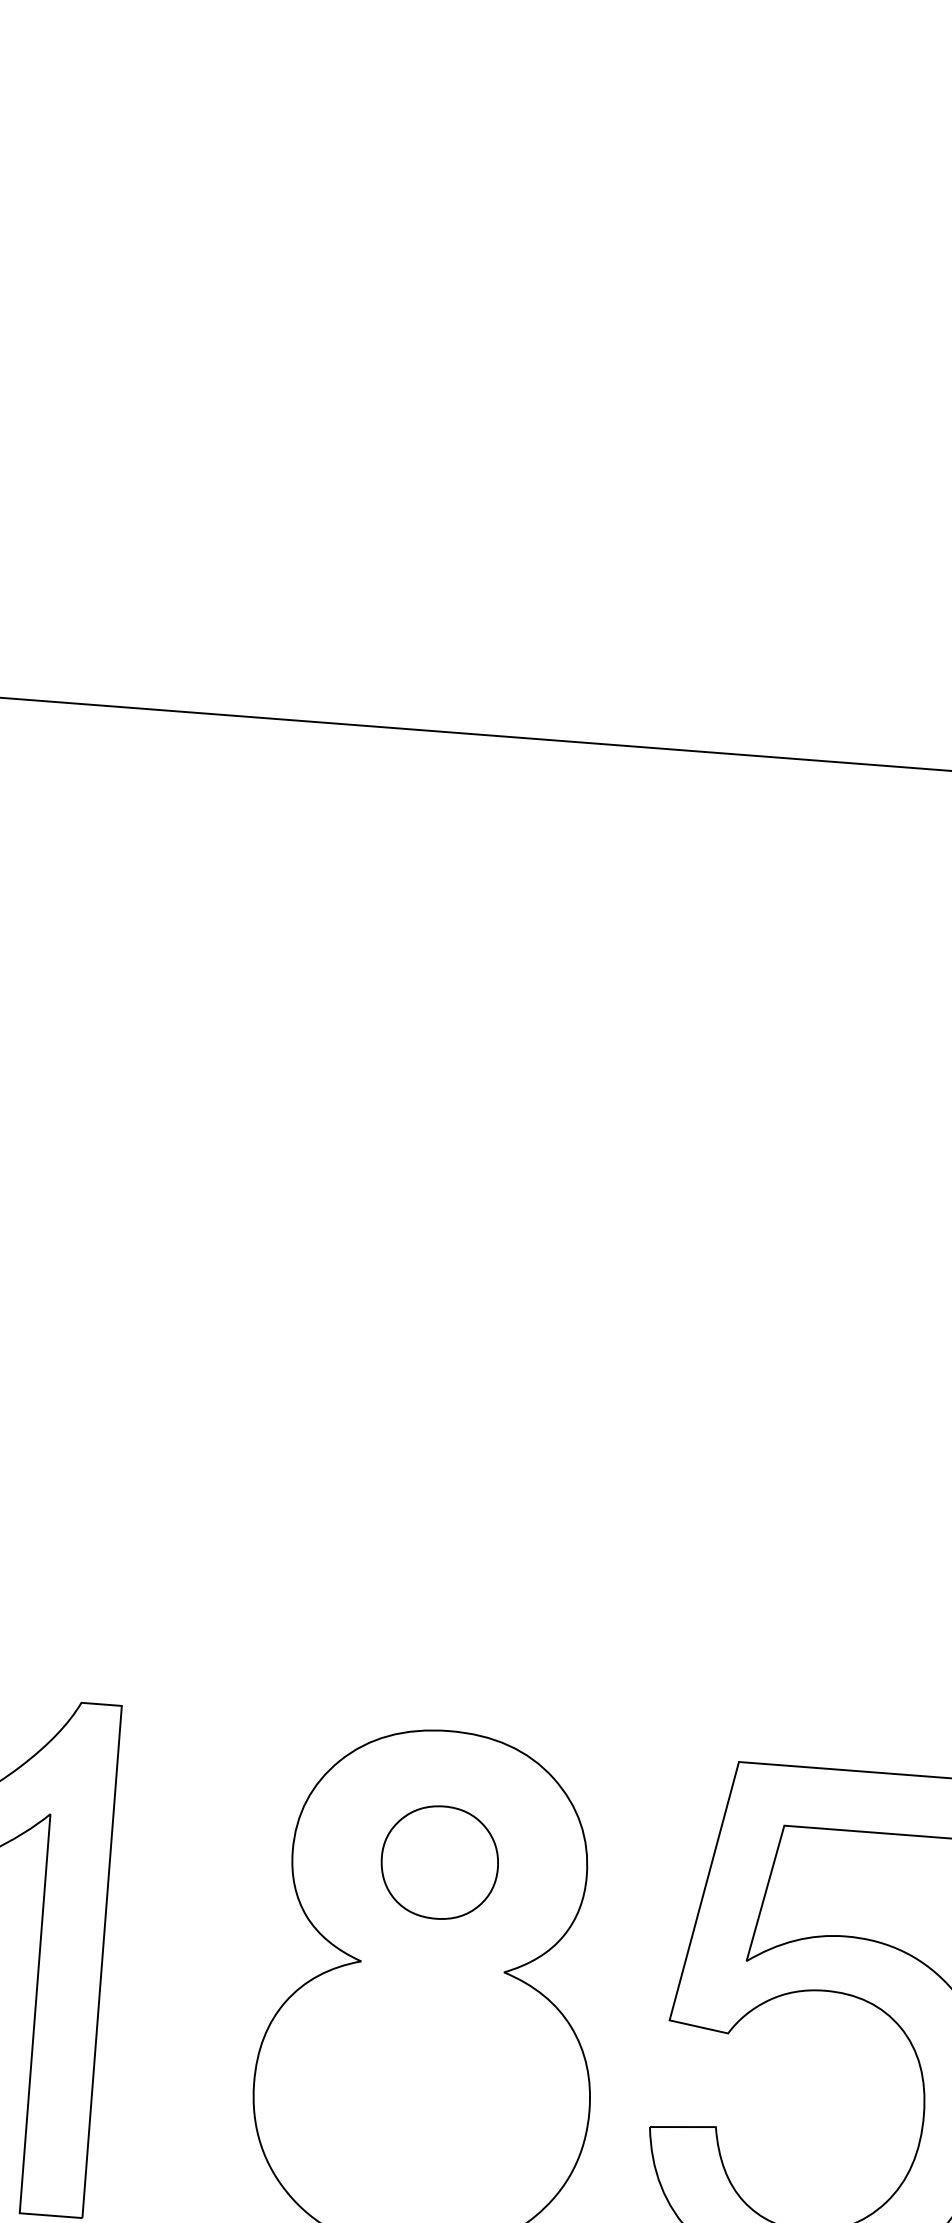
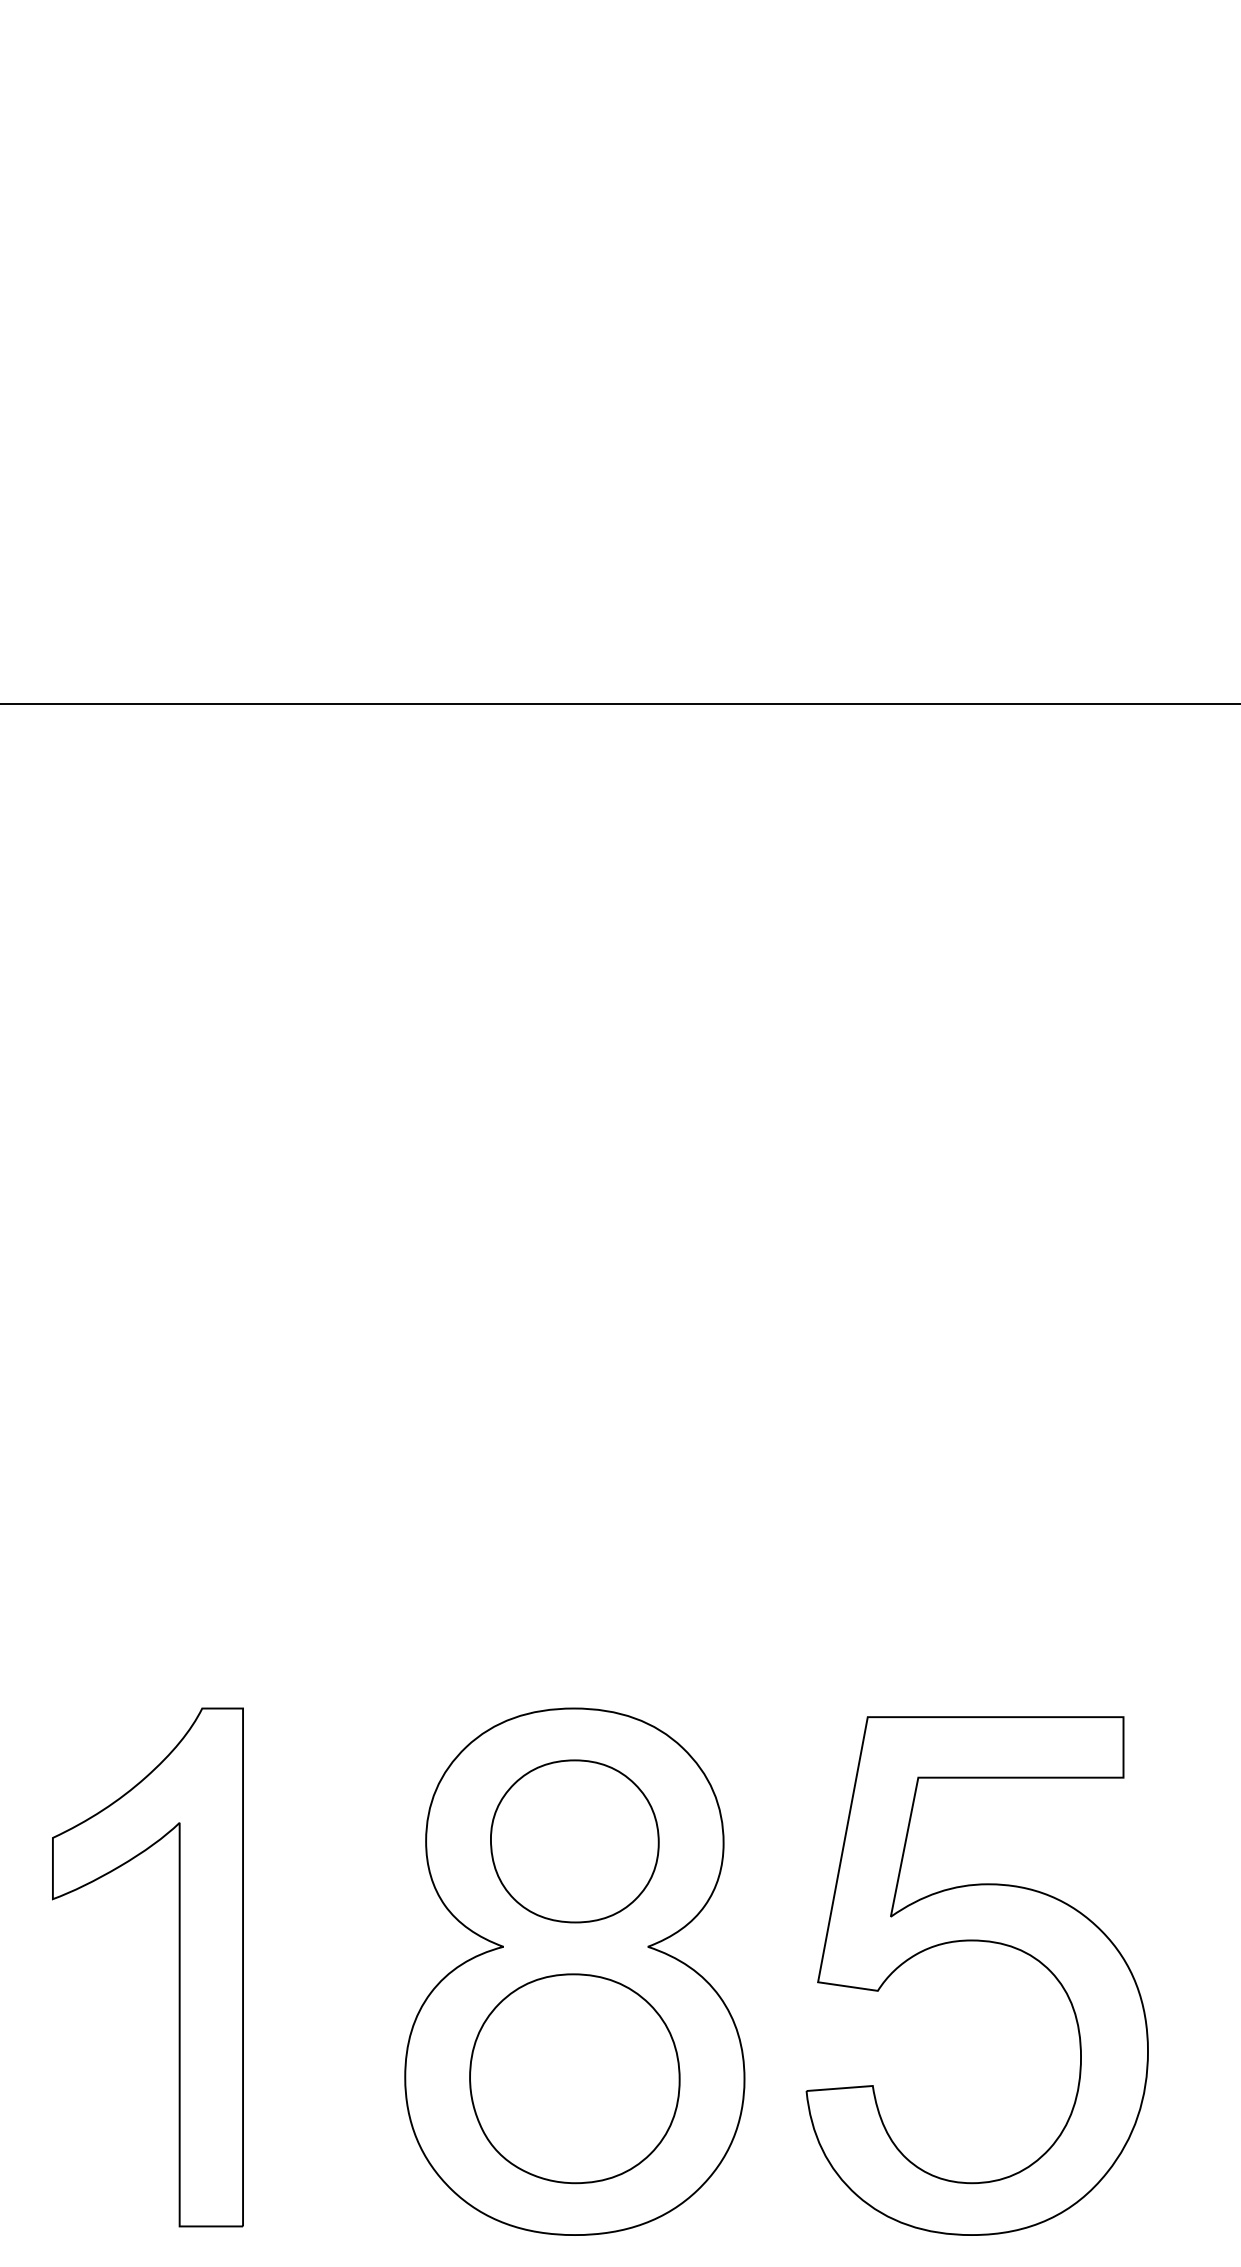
part: (439, 1862) -> (574, 1841), size x1.43
part: (421, 2097) -> (574, 2078), added

